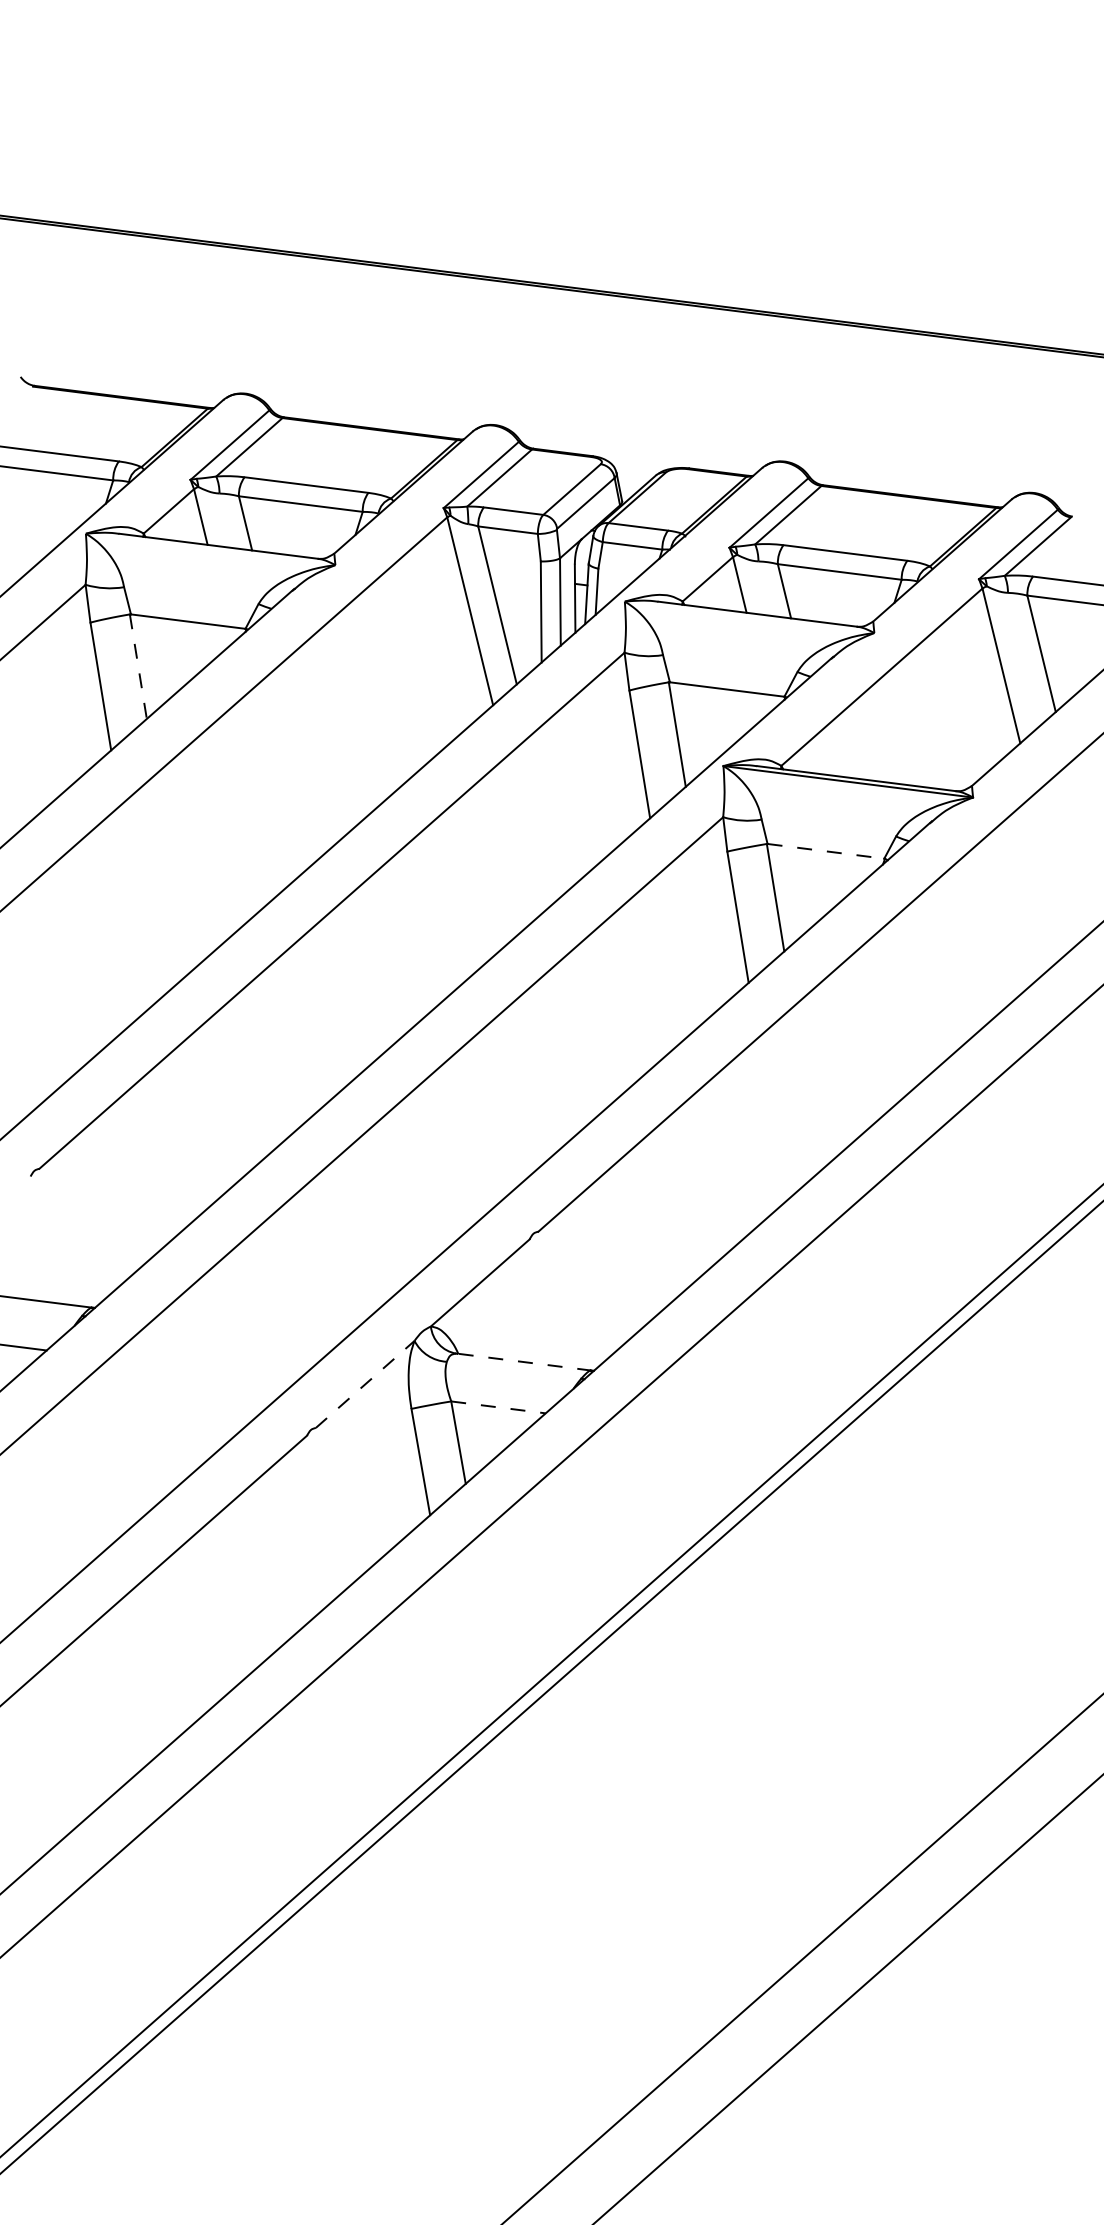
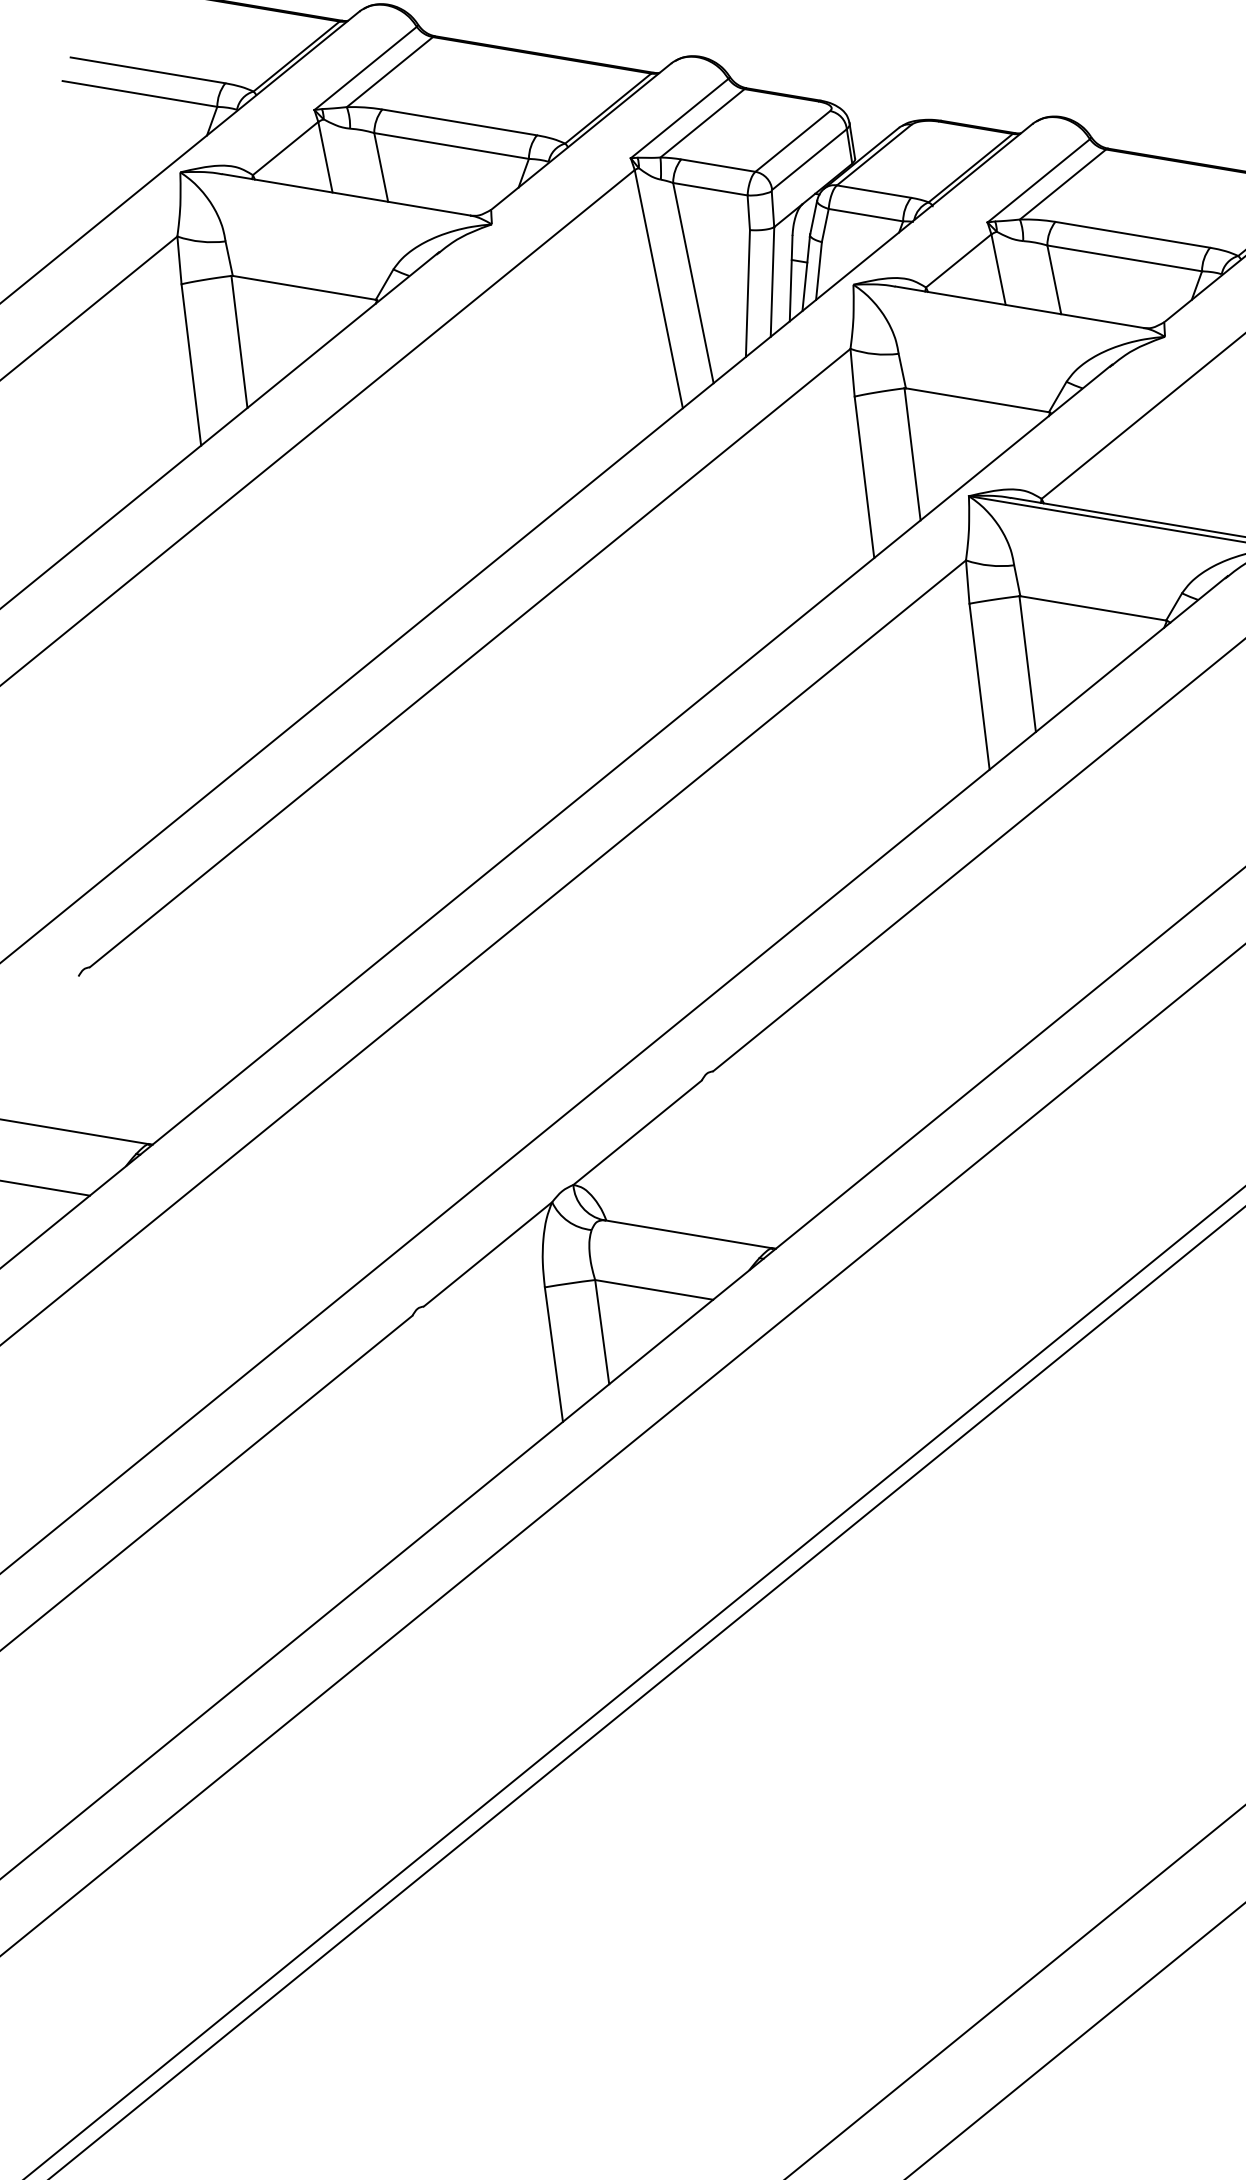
line: (138, 666) -> (239, 341), dashed -> solid
line: (825, 851) -> (1092, 608), dashed -> solid
line: (523, 1362) -> (687, 1234), dashed -> solid
line: (365, 1384) -> (488, 1254), dashed -> solid
line: (498, 1407) -> (654, 1290), dashed -> solid

